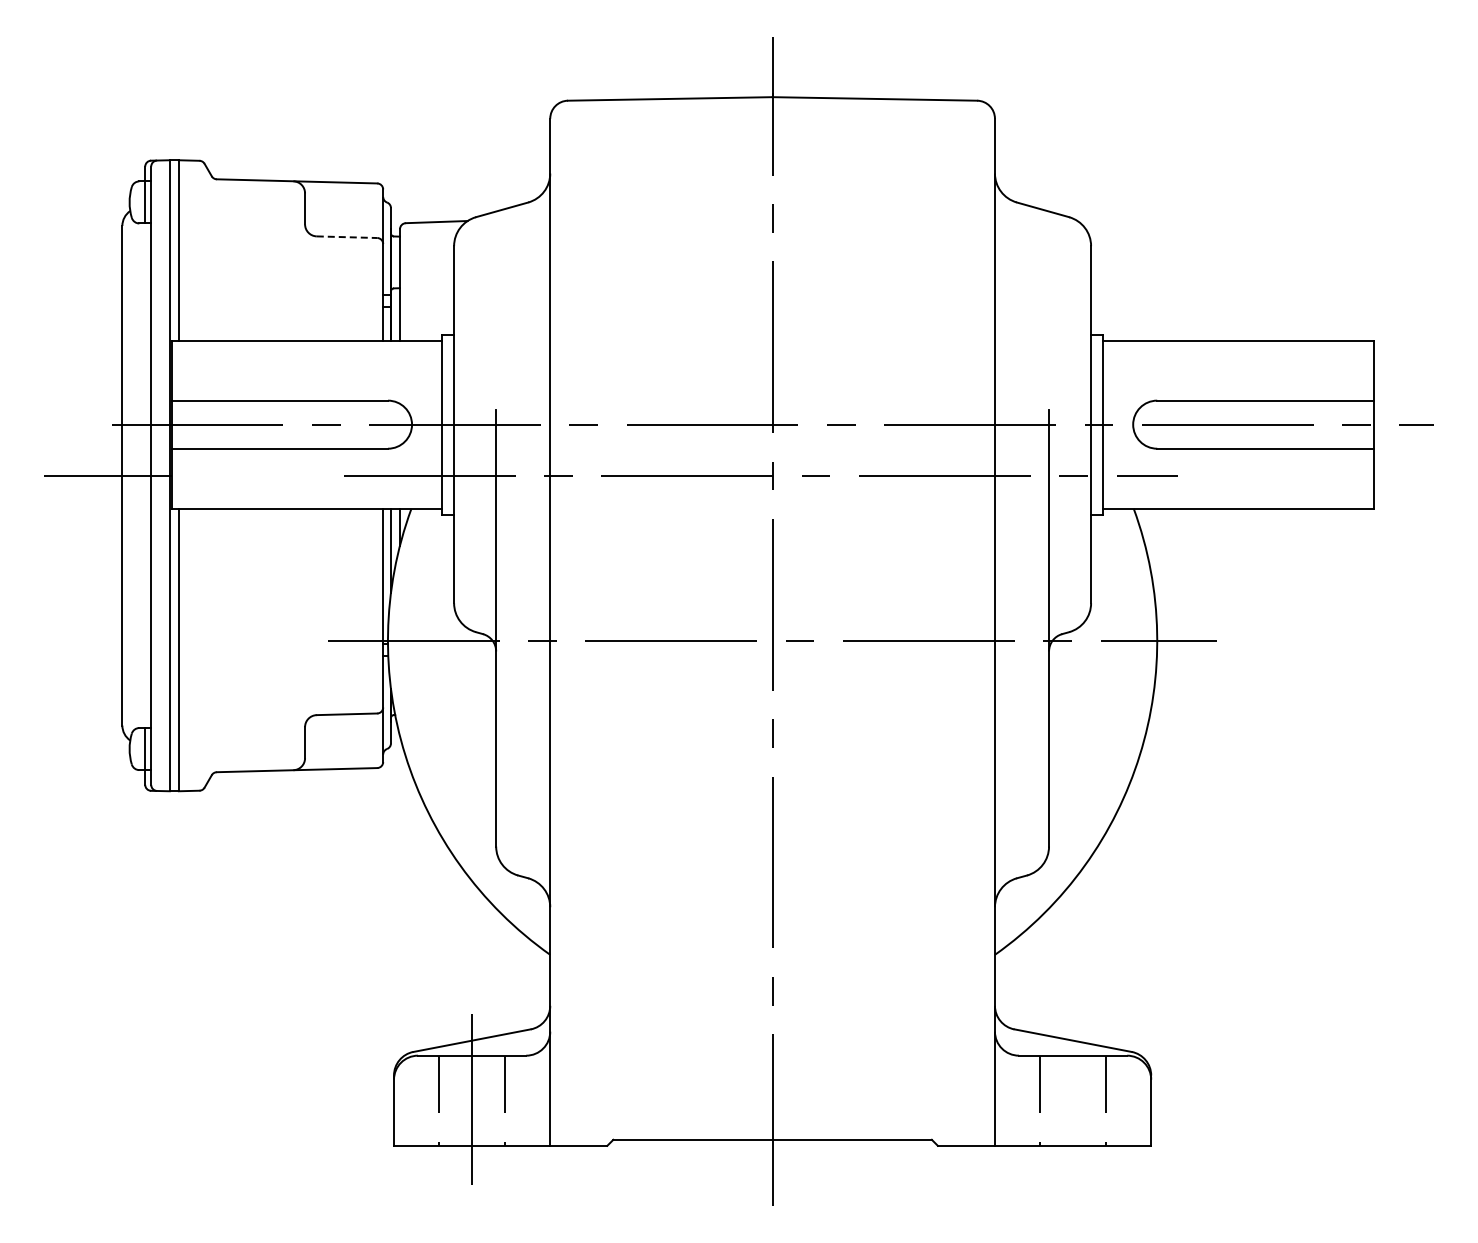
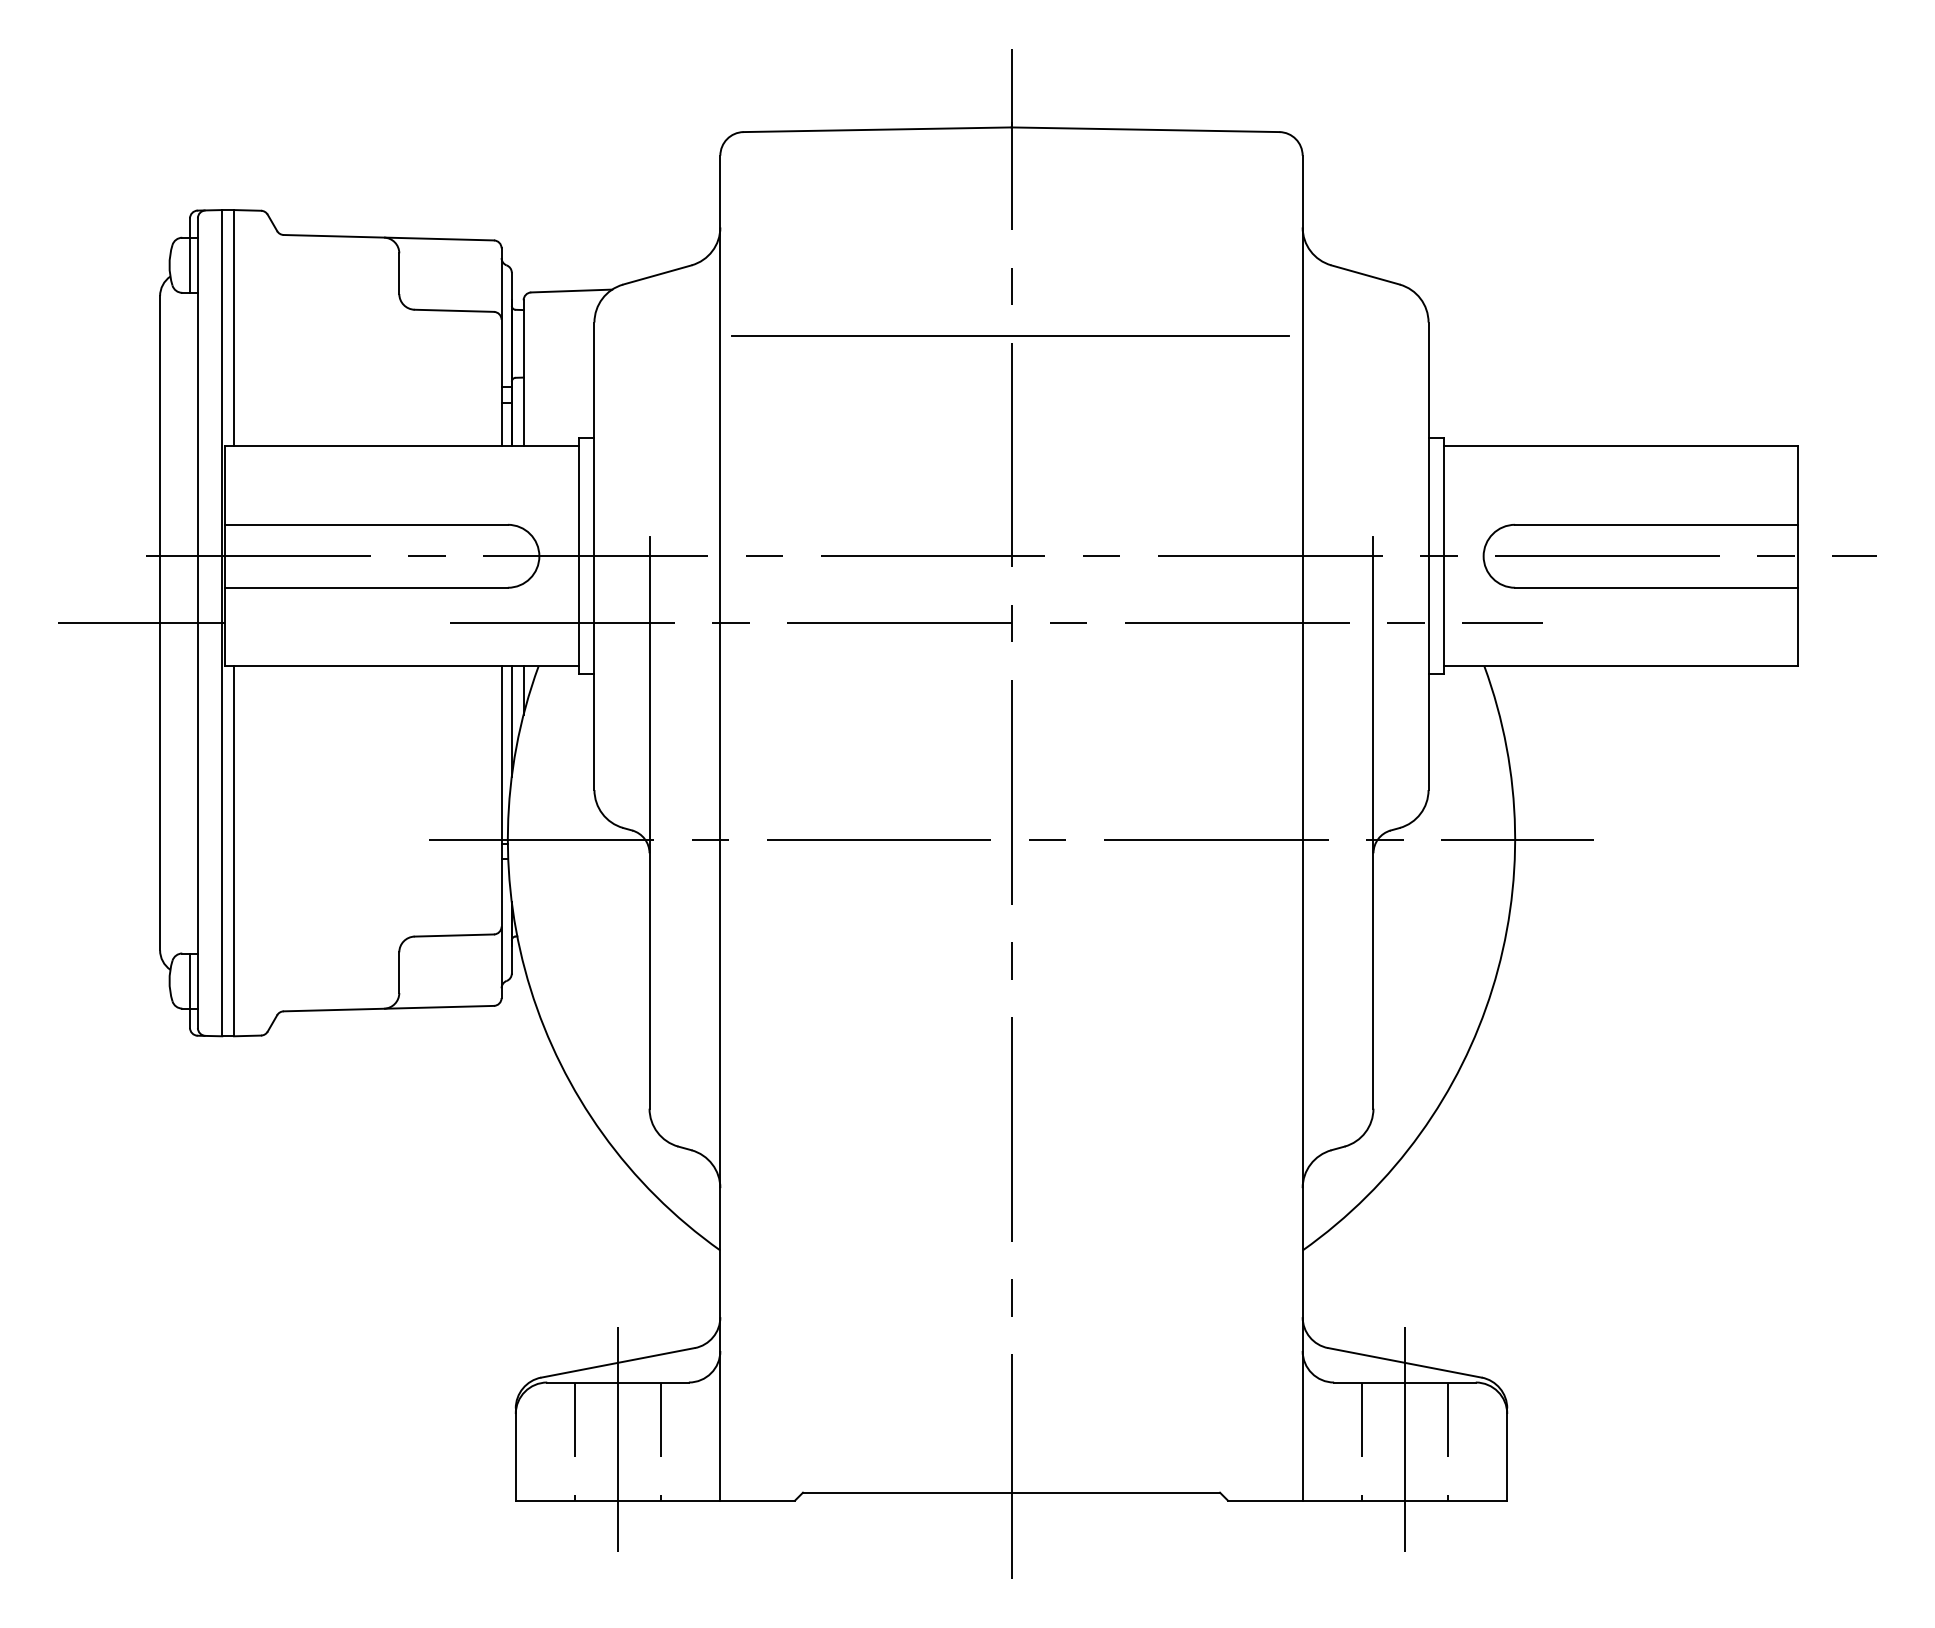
line: (347, 237) -> (454, 311), dashed -> solid
line: (771, 256) -> (1010, 336), added
line: (1073, 1100) -> (1405, 1441), added

